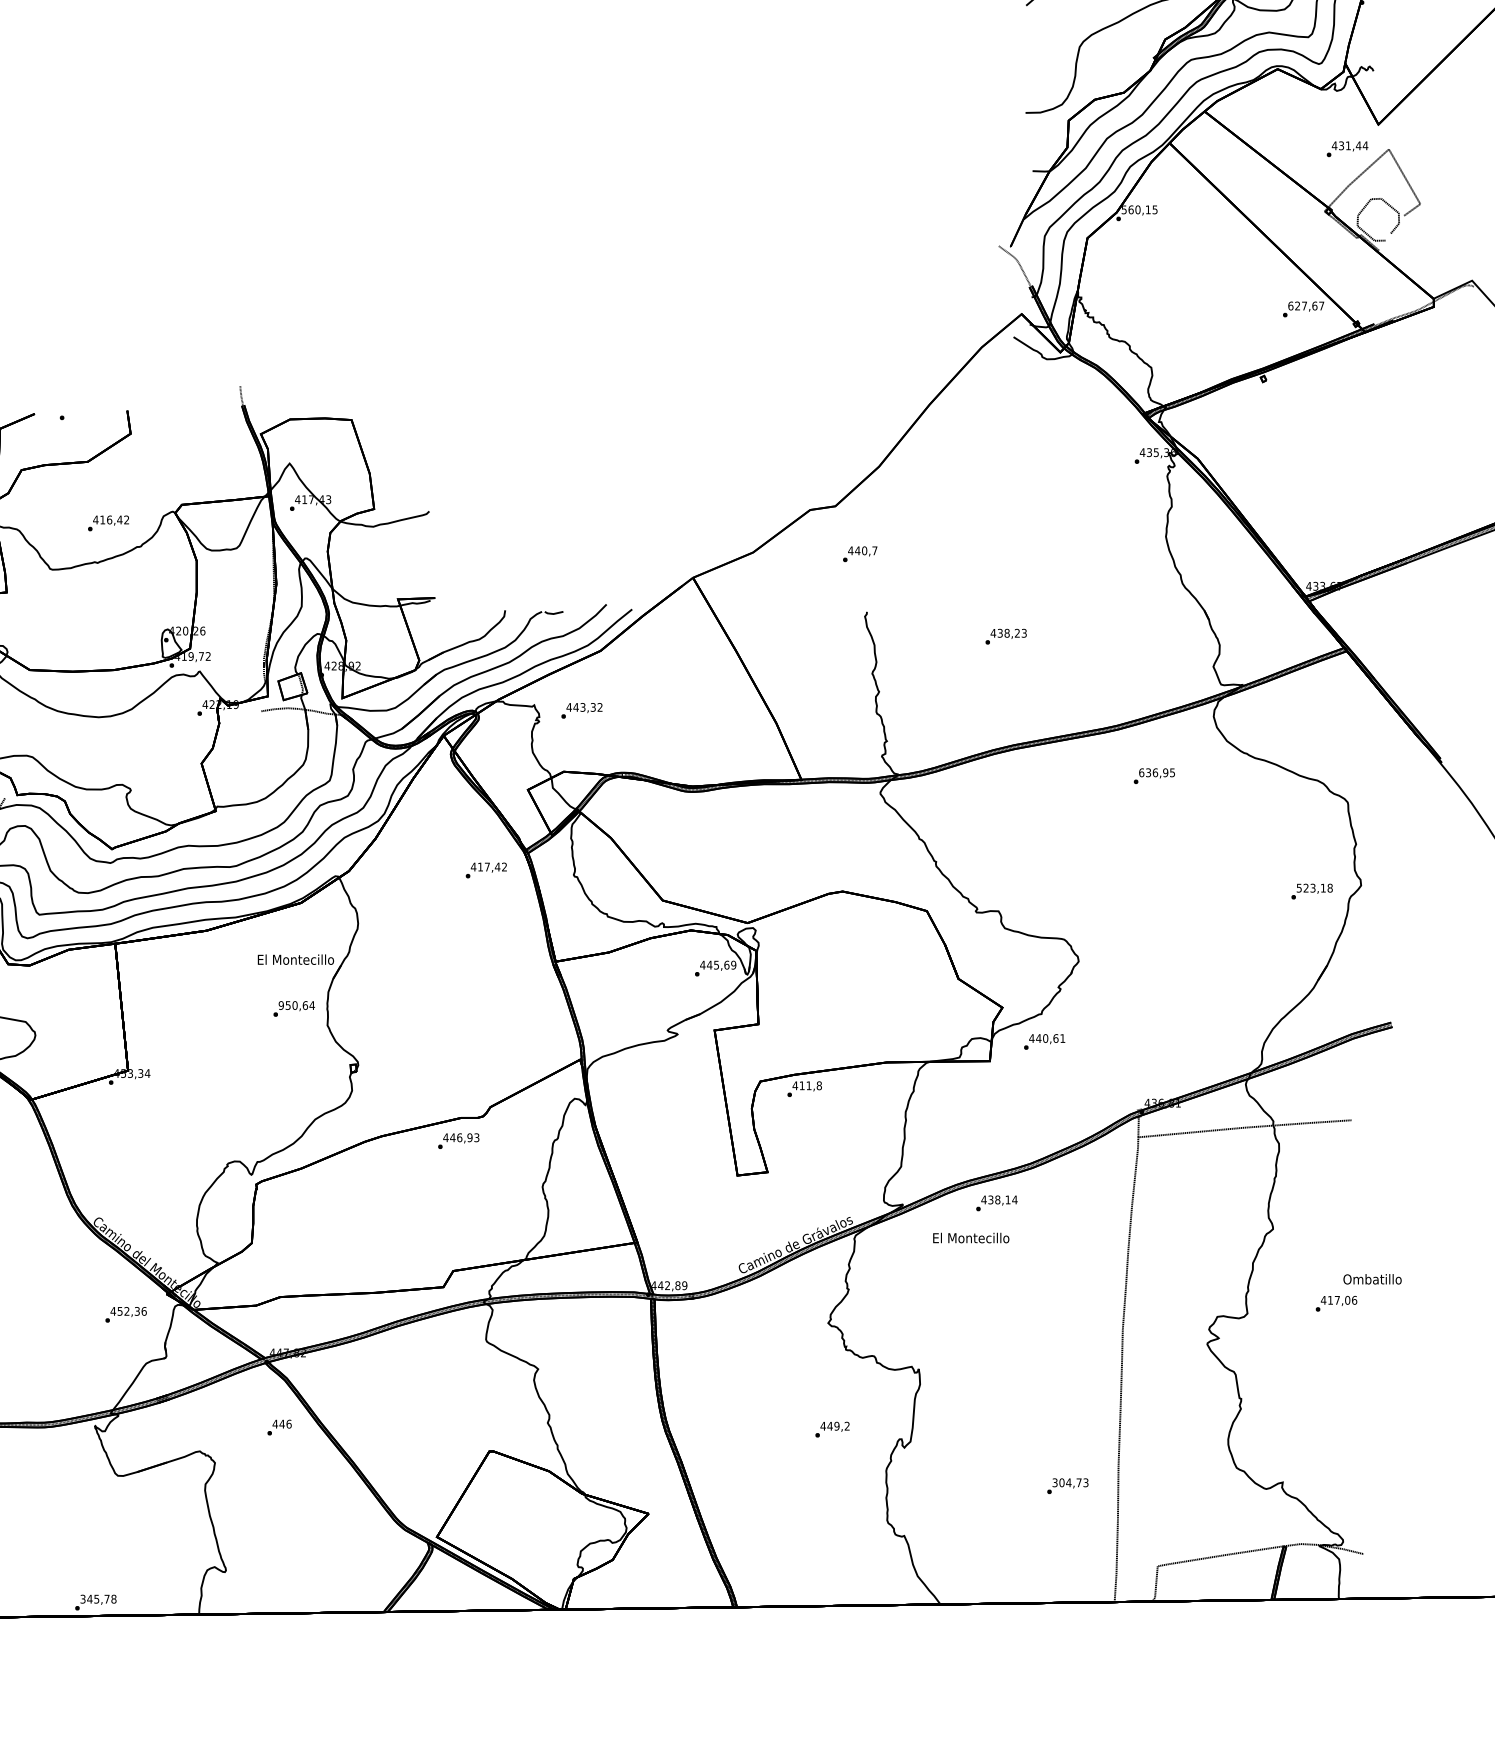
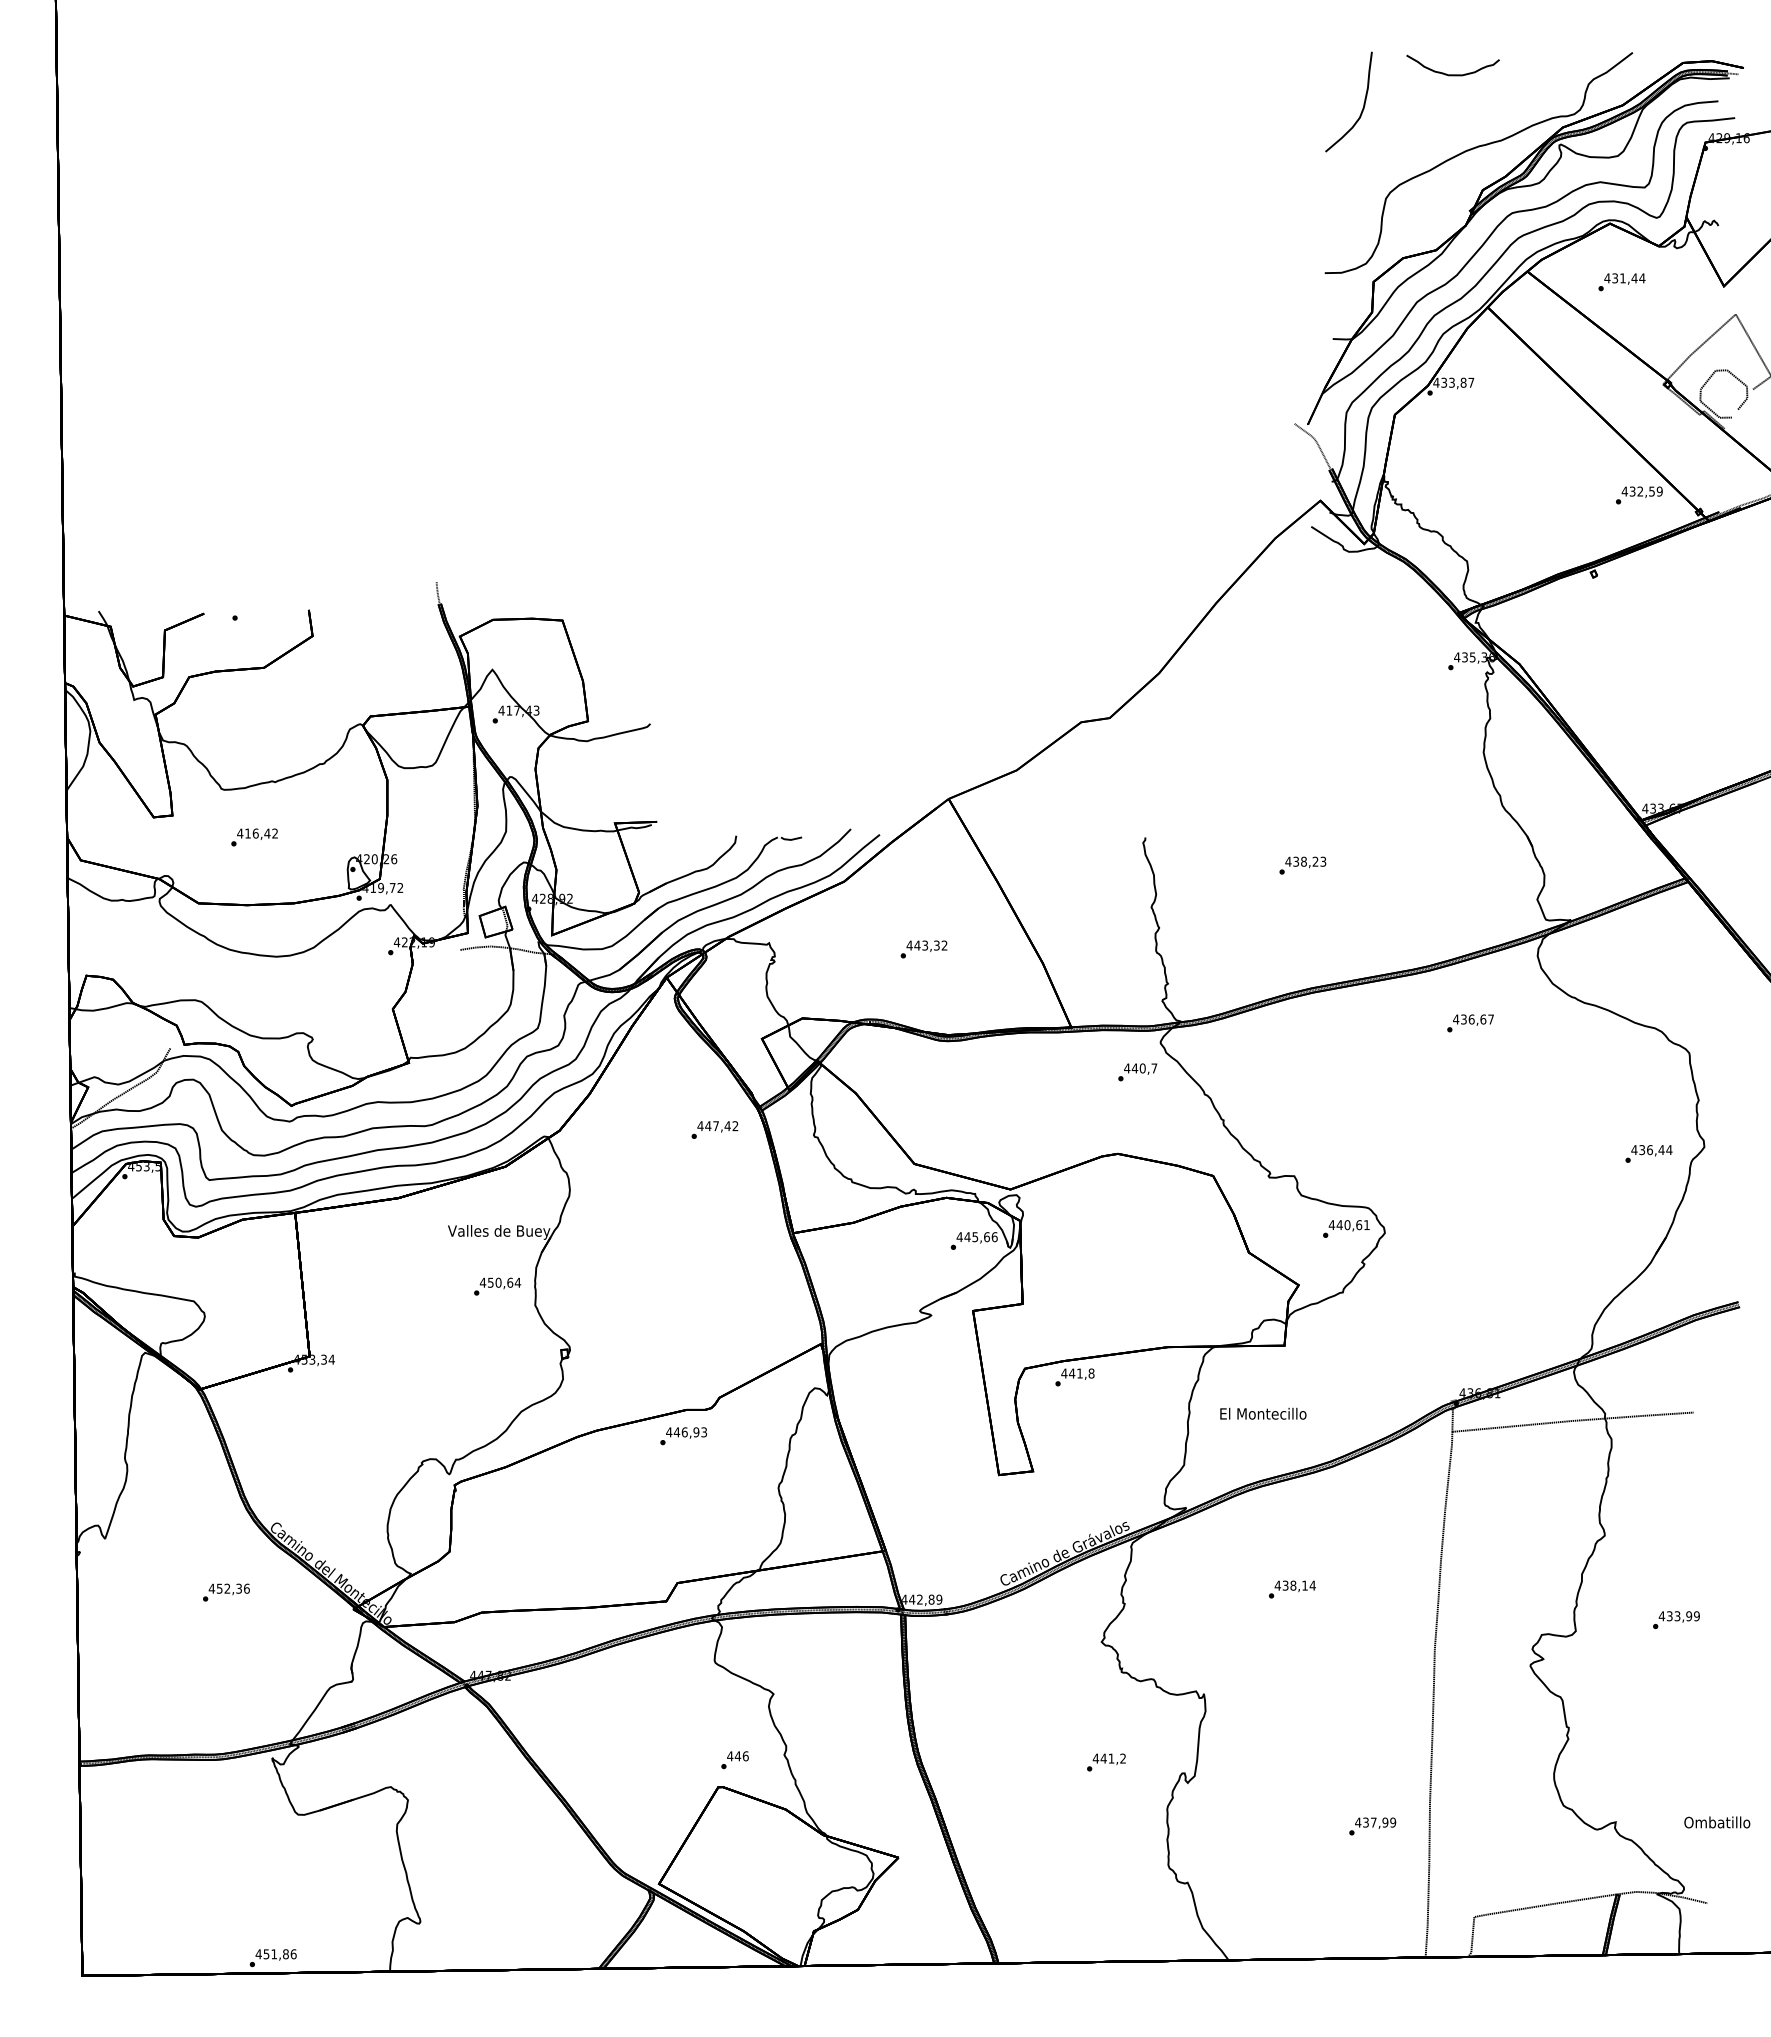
text: (1347, 149) -> (1621, 282), moved
text: (1139, 209) -> (1453, 382), 560,15 -> 433,87
text: (1305, 305) -> (1641, 491), 627,67 -> 432,59
text: (108, 523) -> (254, 837), moved
text: (859, 554) -> (1137, 1072), moved
text: (581, 710) -> (923, 949), moved
text: (1157, 772) -> (1473, 1019), 636,95 -> 436,67
text: (480, 867) -> (708, 1126), 417,42 -> 447,42
text: (1314, 888) -> (1651, 1150), 523,18 -> 436,44
text: (295, 961) -> (499, 1232), El Montecillo -> Valles de Buey
text: (733, 965) -> (994, 1237), 445,69 -> 445,66
text: (280, 1005) -> (482, 1282), 950,64 -> 450,64
text: (1044, 1041) -> (1346, 1228), moved
text: (802, 1085) -> (1072, 1373), 411,8 -> 441,8
text: (996, 1203) -> (1292, 1589), moved
text: (971, 1237) -> (1263, 1413), moved
text: (1372, 1279) -> (1717, 1822), moved
text: (1341, 1300) -> (1682, 1616), 417,06 -> 433,99
text: (126, 1314) -> (226, 1592), moved
text: (836, 1426) -> (1111, 1758), 449,2 -> 441,2
text: (279, 1427) -> (734, 1760), moved
text: (1070, 1482) -> (1375, 1822), 304,73 -> 437,99
text: (97, 1599) -> (275, 1954), 345,78 -> 451,86

